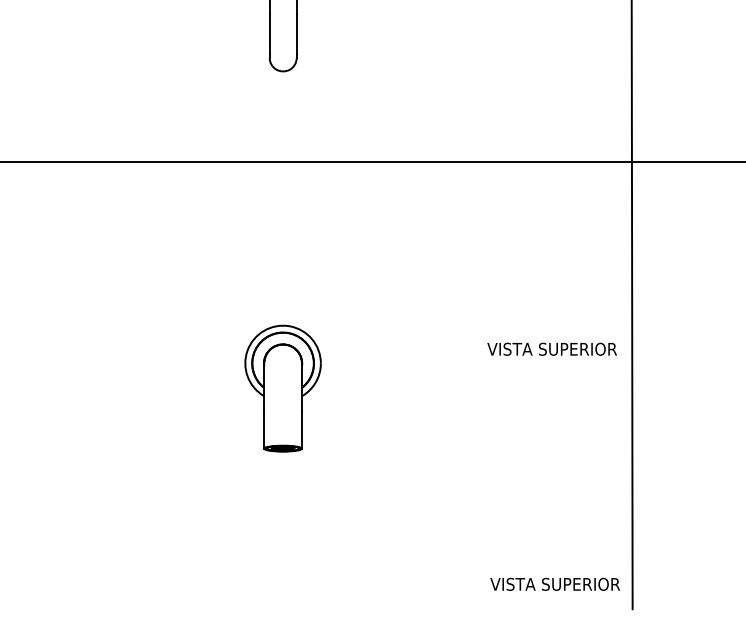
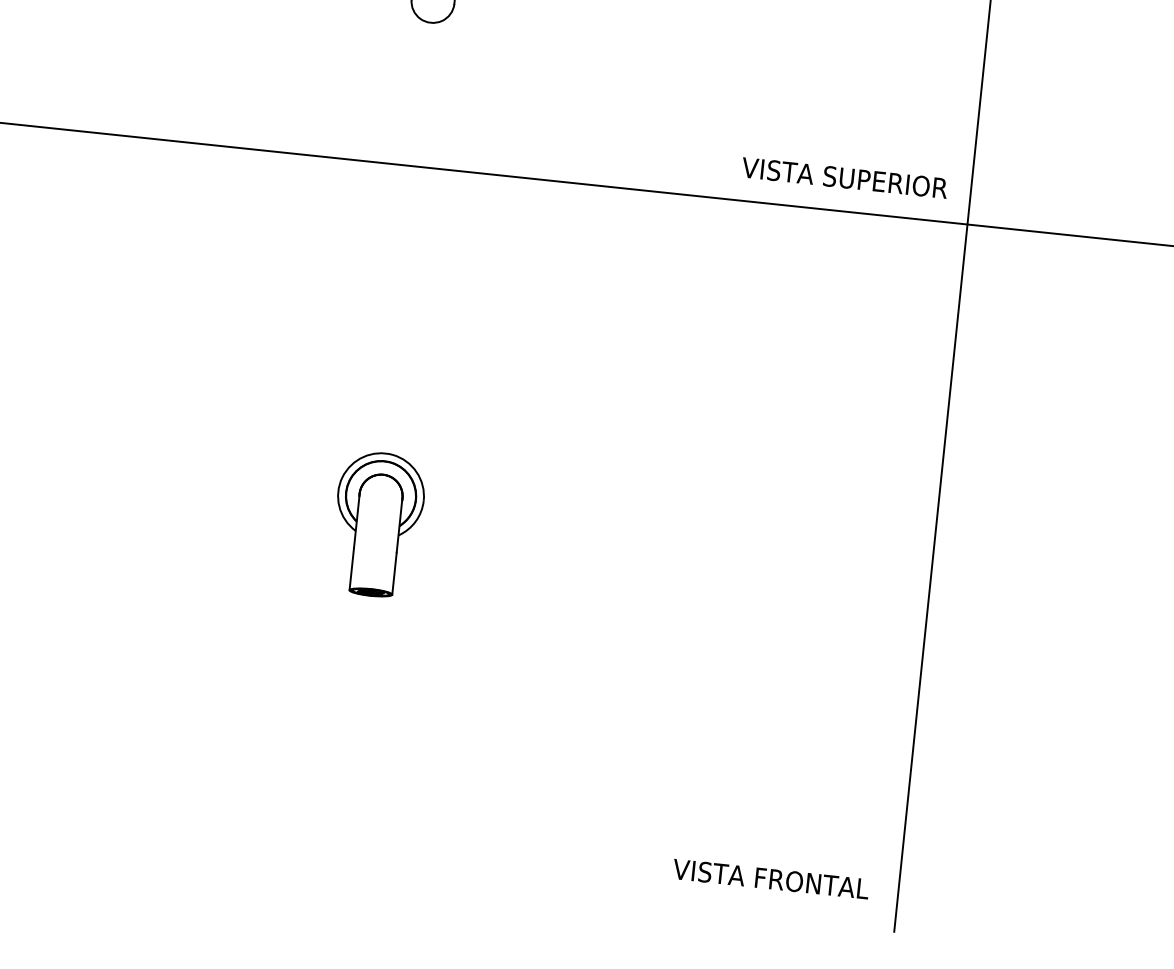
text: (551, 348) -> (843, 176), moved
part: (283, 388) -> (378, 524), size x0.71
text: (580, 583) -> (816, 882), VISTA SUPERIOR -> VISTA FRONTAL

